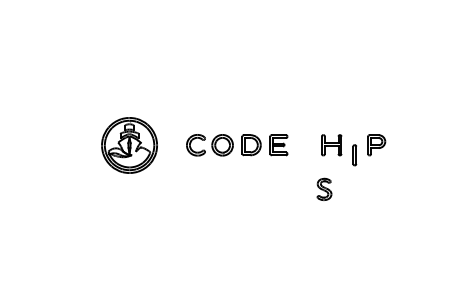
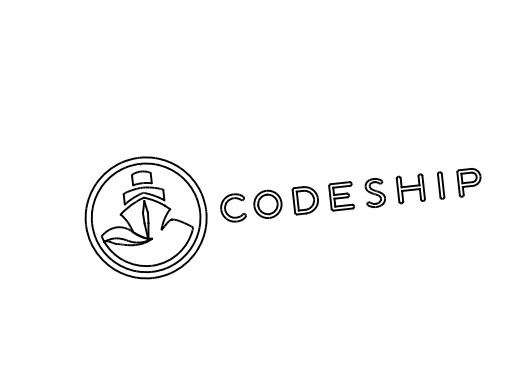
part: (129, 145) -> (145, 217), size x1.67
part: (354, 155) -> (440, 185), moved
part: (324, 188) -> (375, 191), moved

